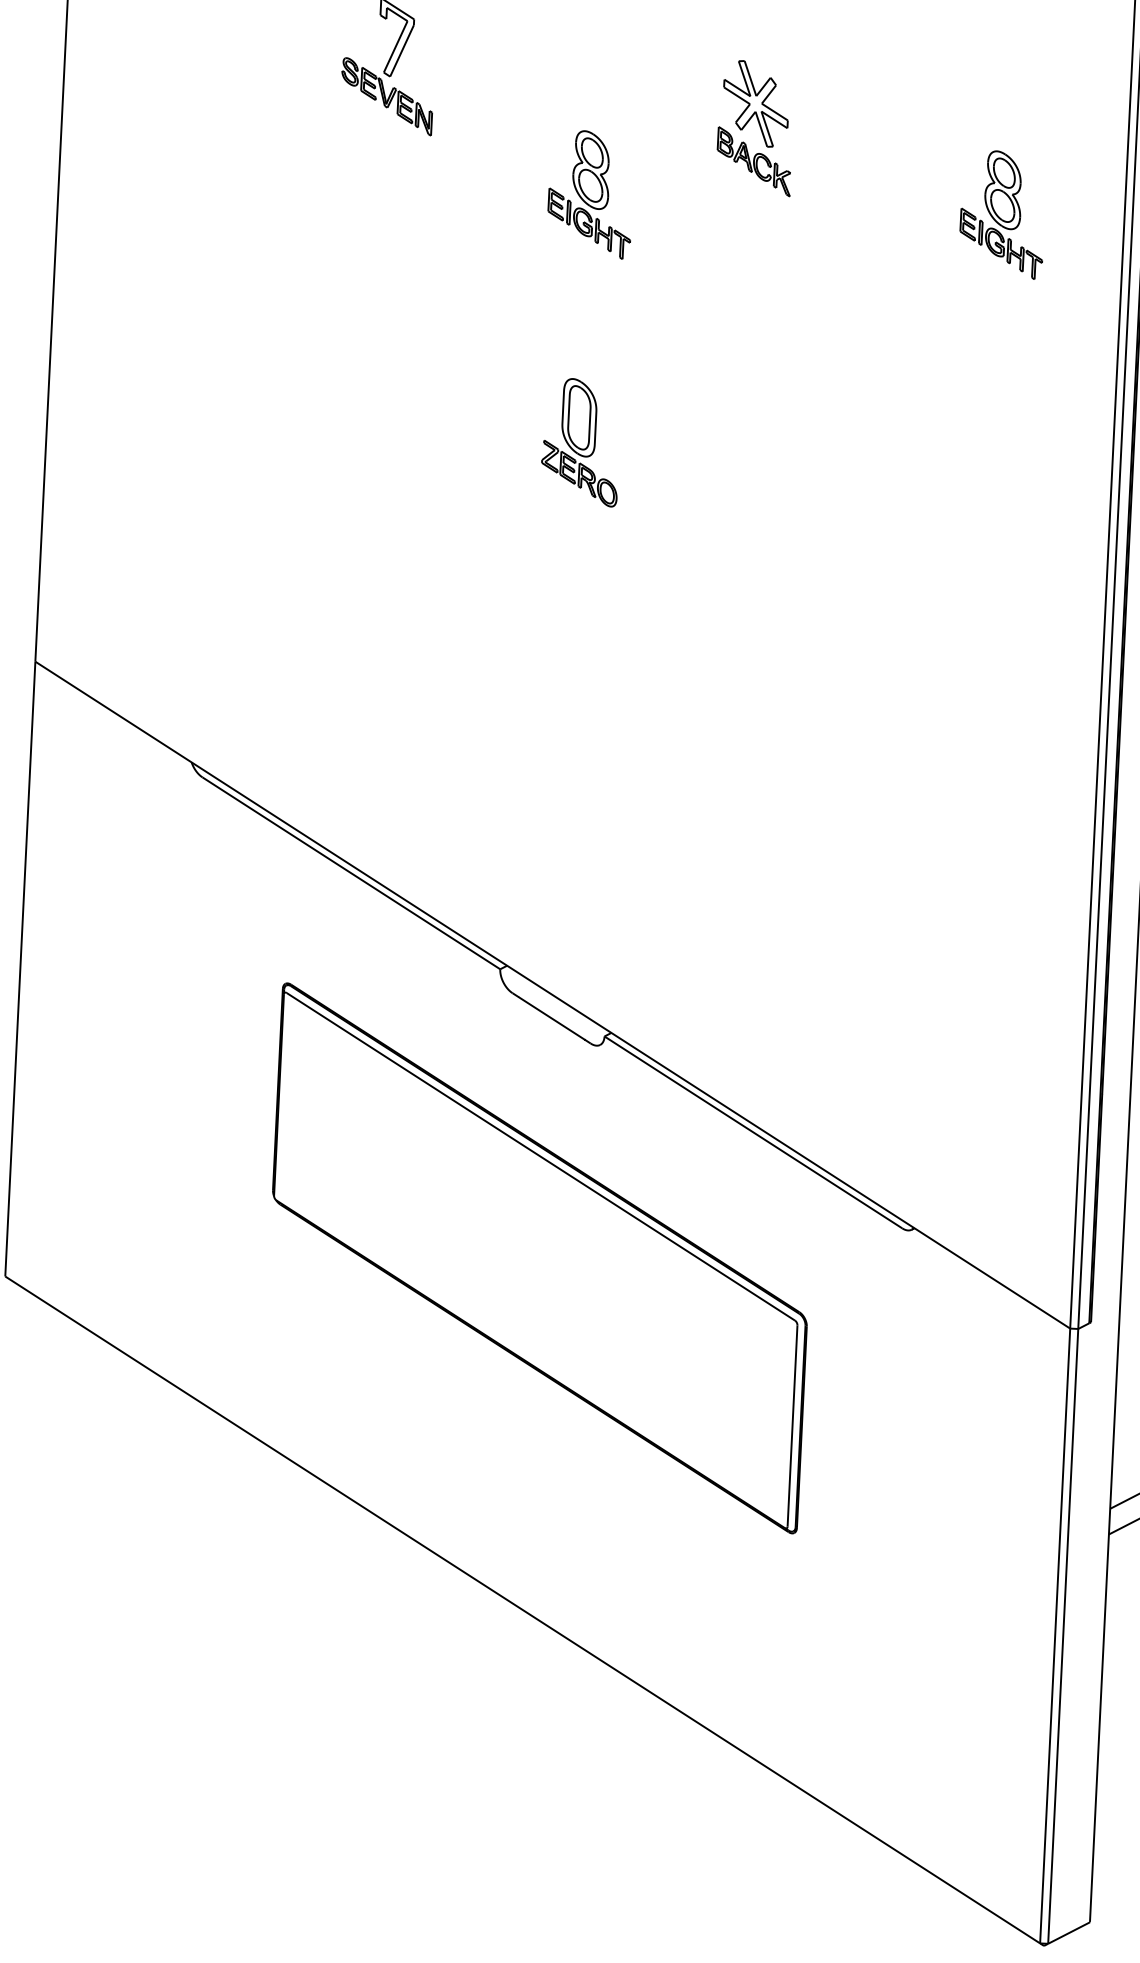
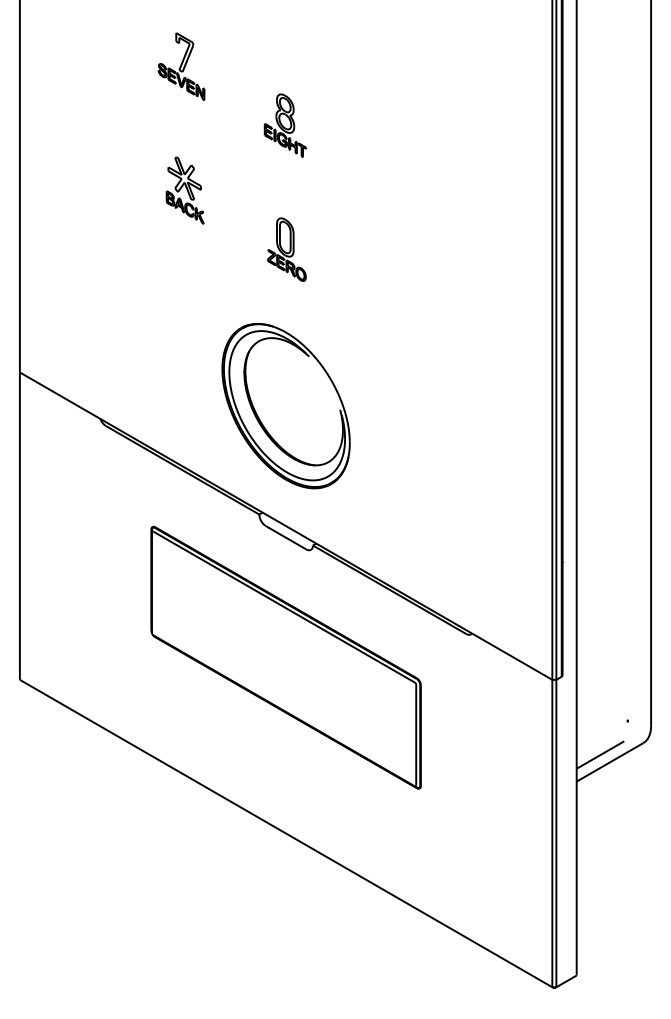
part: (754, 127) -> (184, 190), moved
part: (1002, 213) -> (491, 125), removed
part: (563, 755) -> (285, 406), added

